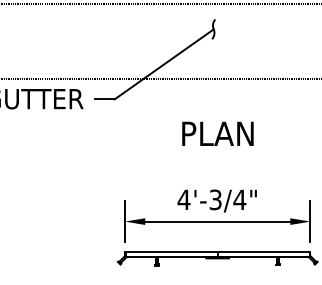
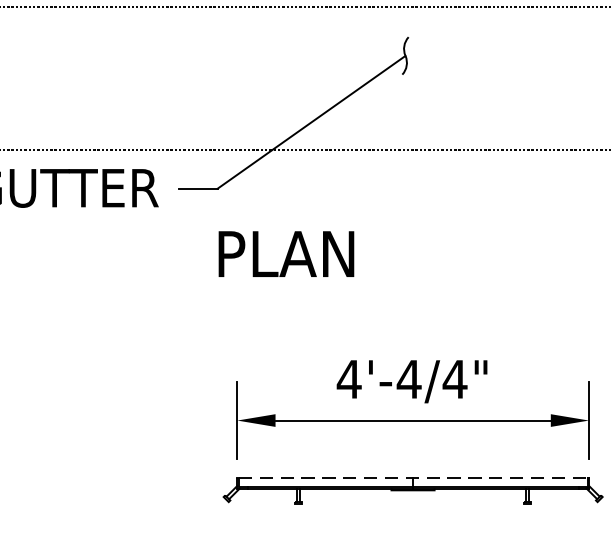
text: (217, 133) -> (285, 253), moved
text: (215, 199) -> (408, 378), 4'-3/4" -> 4'-4/4"
line: (217, 251) -> (412, 477), solid -> dashed

